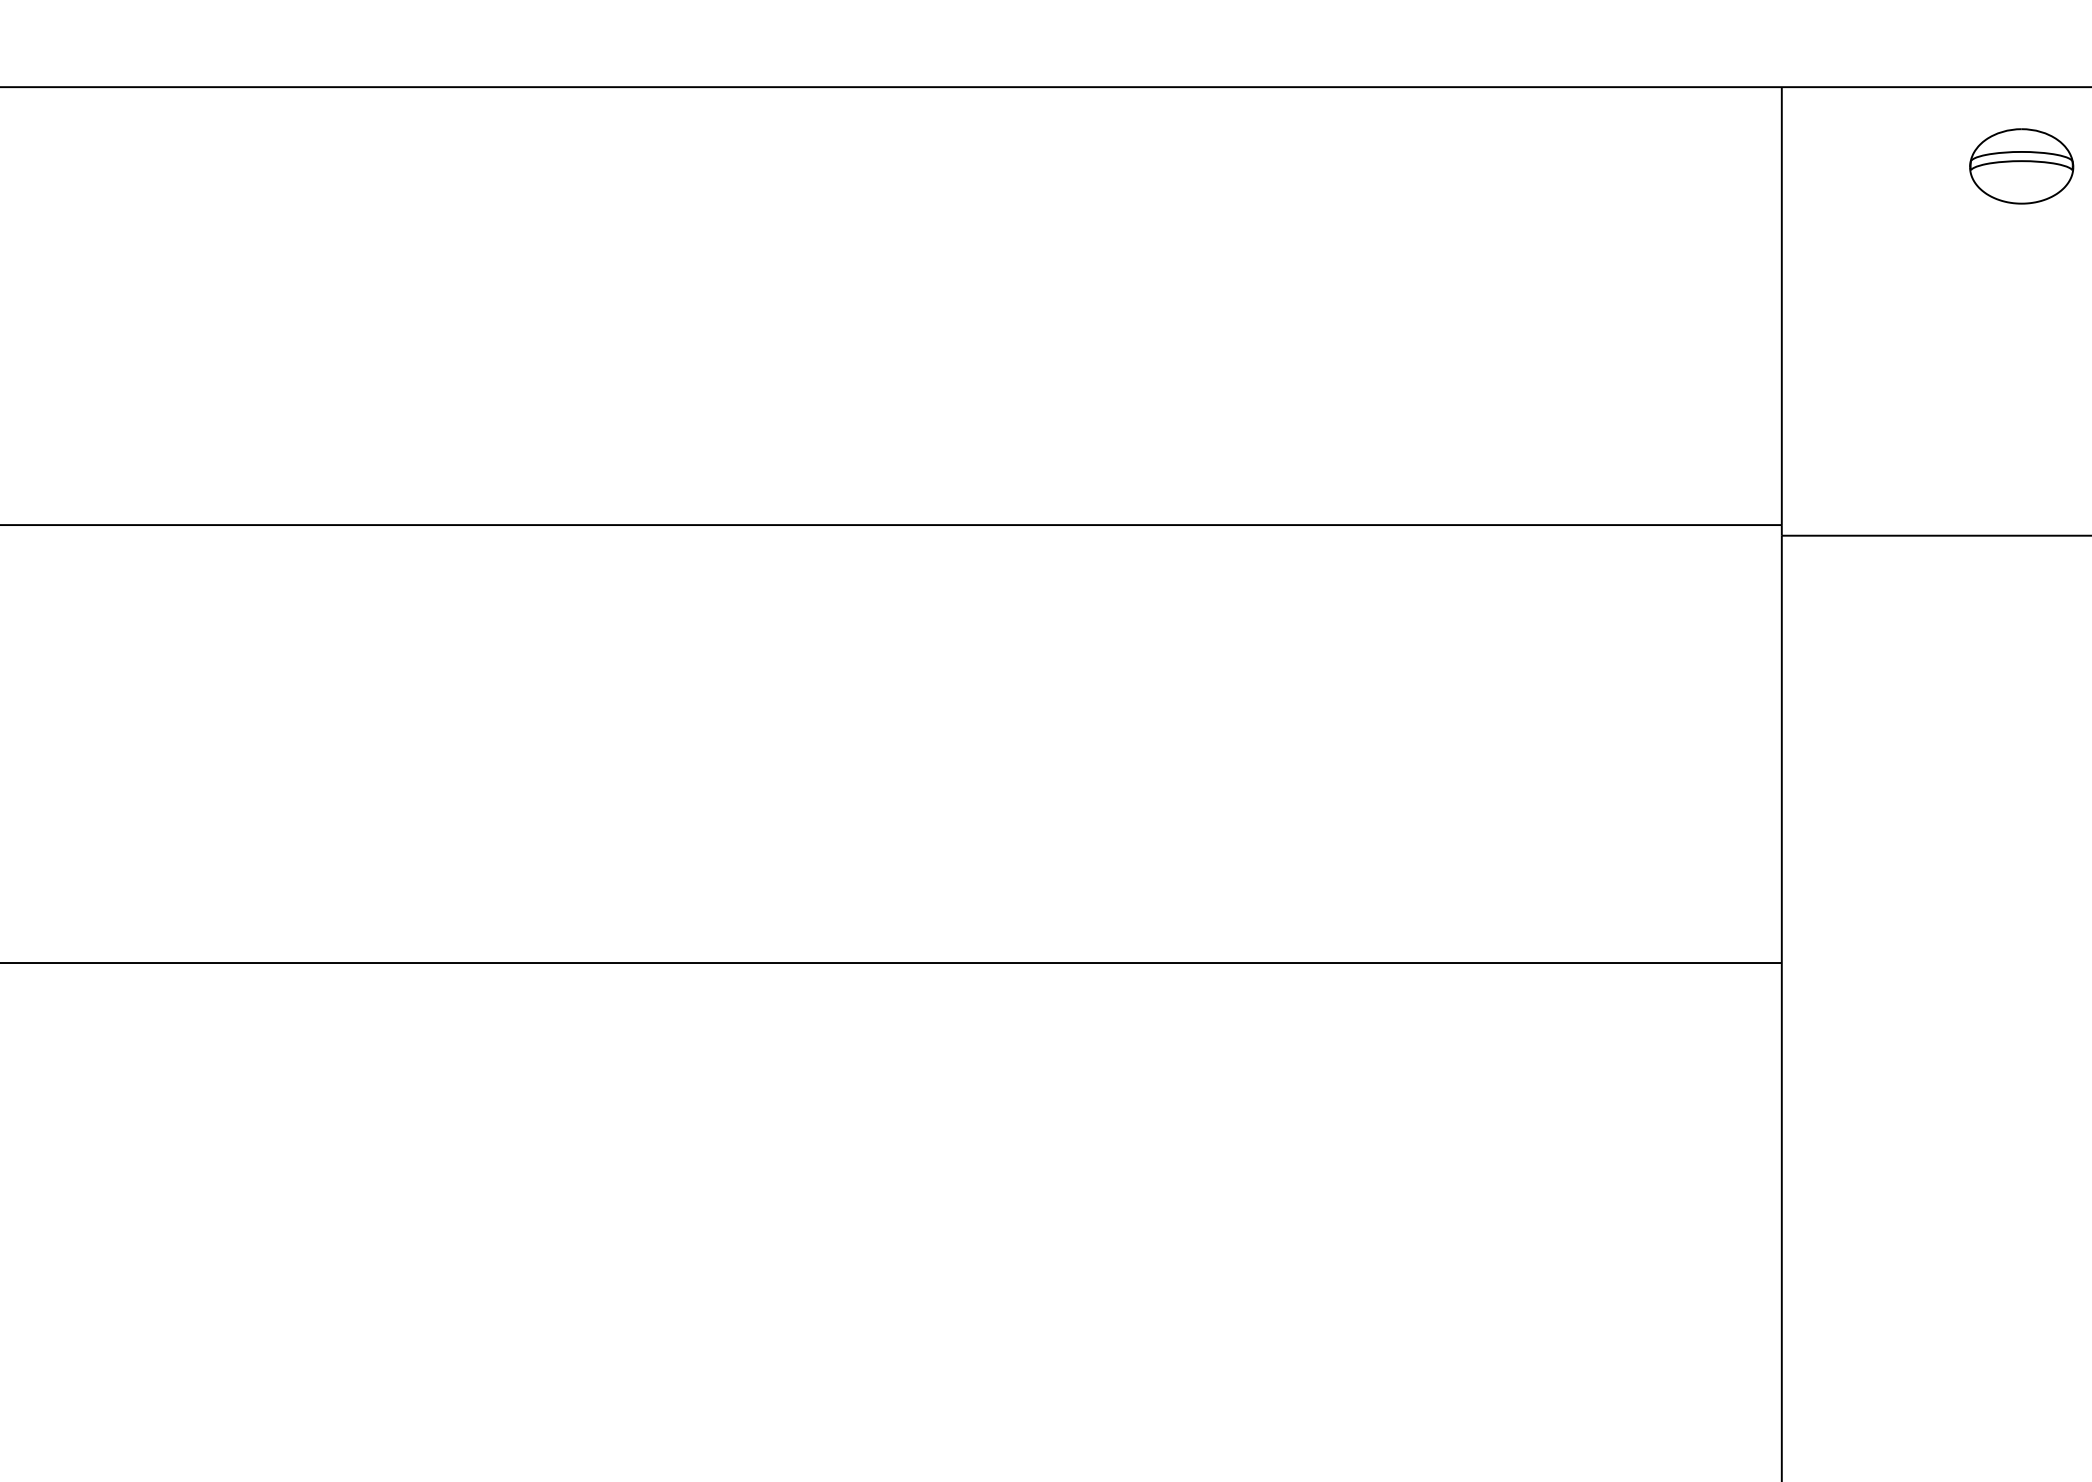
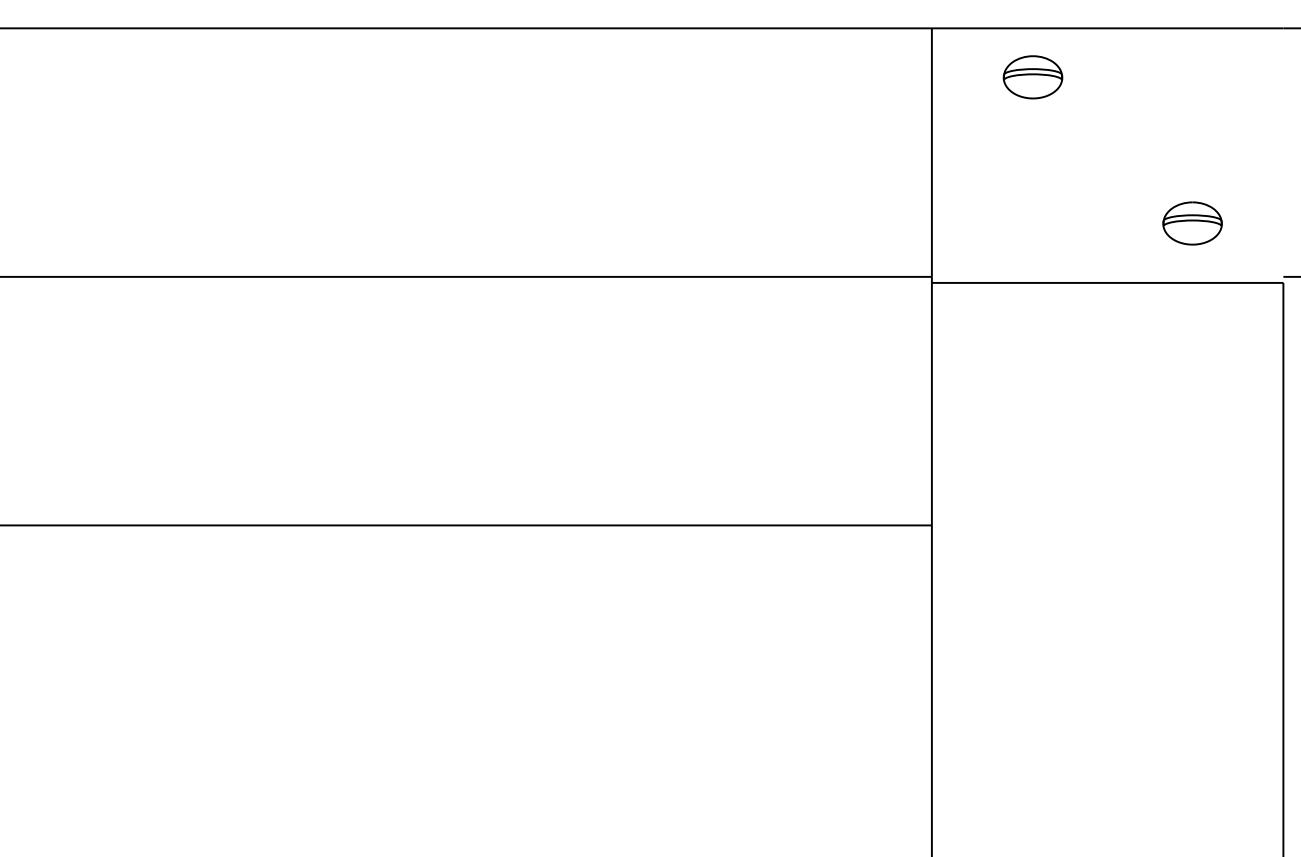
part: (2020, 166) -> (1032, 77), moved

